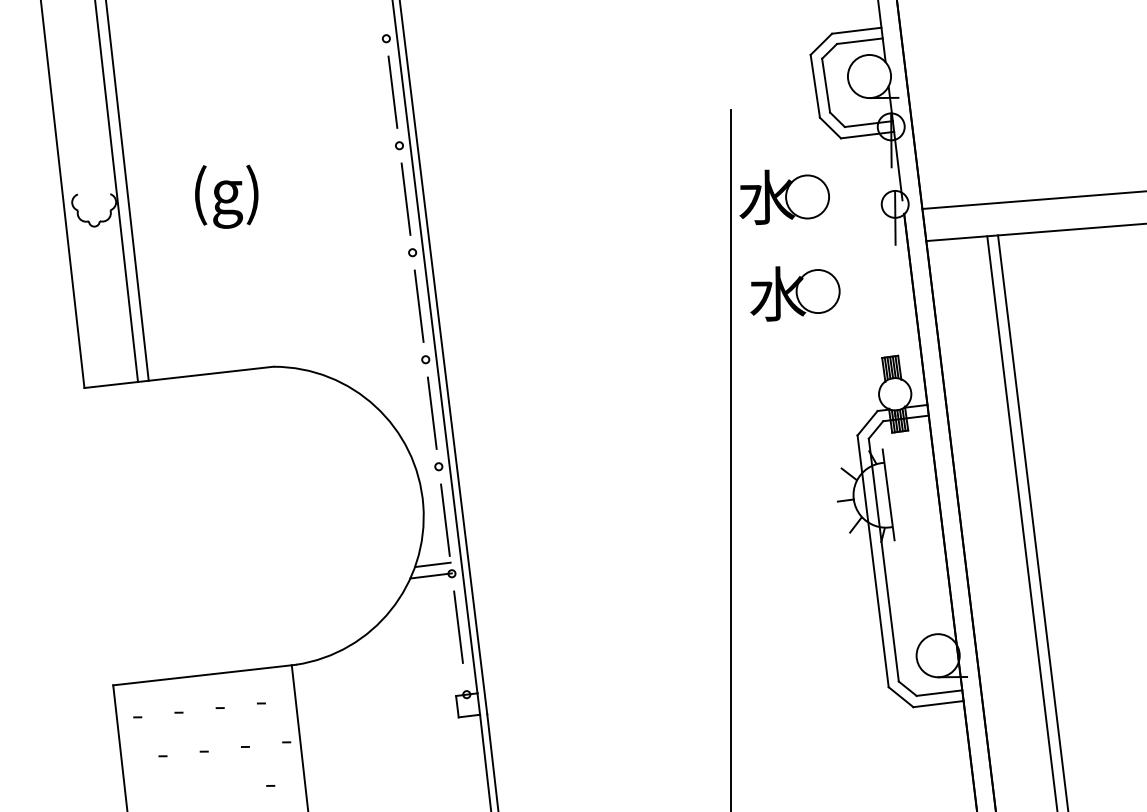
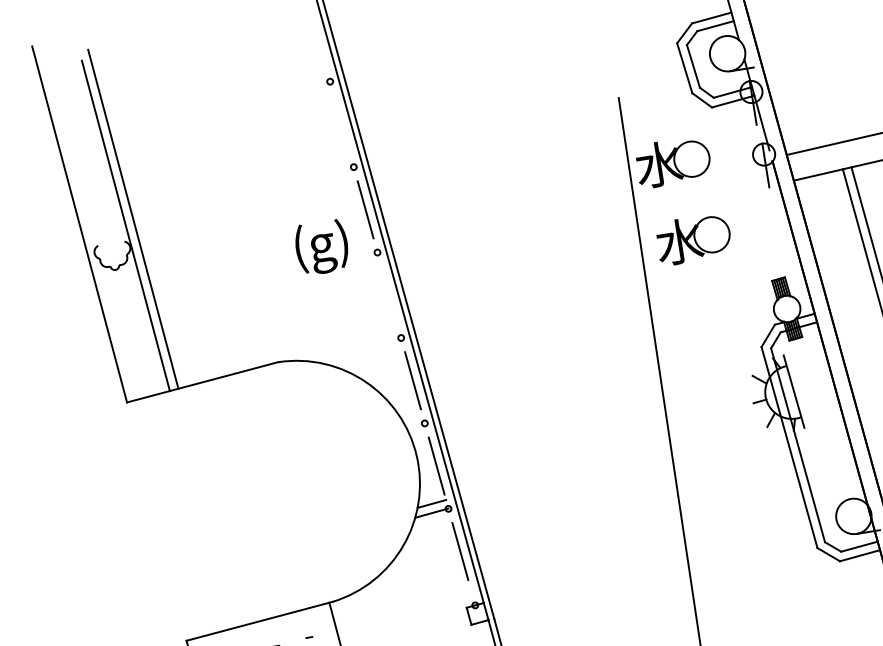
line: (392, 91) -> (341, 123), removed
text: (226, 196) -> (321, 247), moved
line: (418, 305) -> (388, 294), removed

